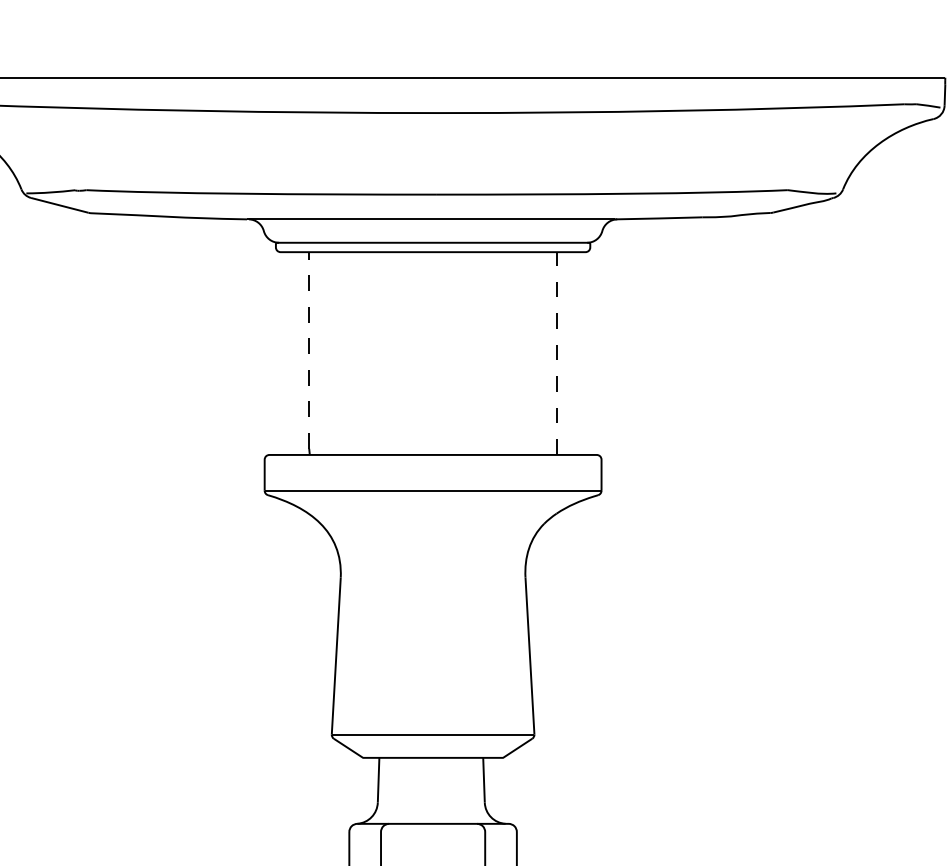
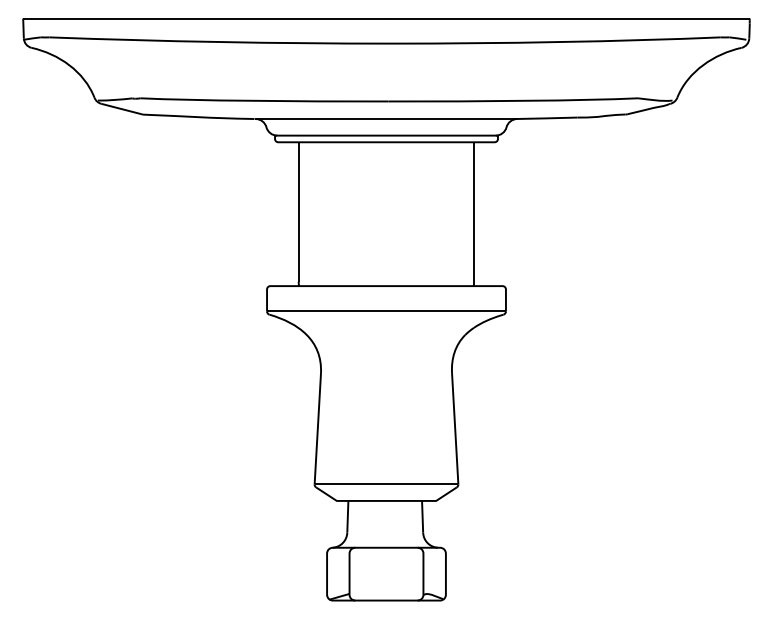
line: (309, 349) -> (298, 211), dashed -> solid
line: (557, 353) -> (474, 214), dashed -> solid

